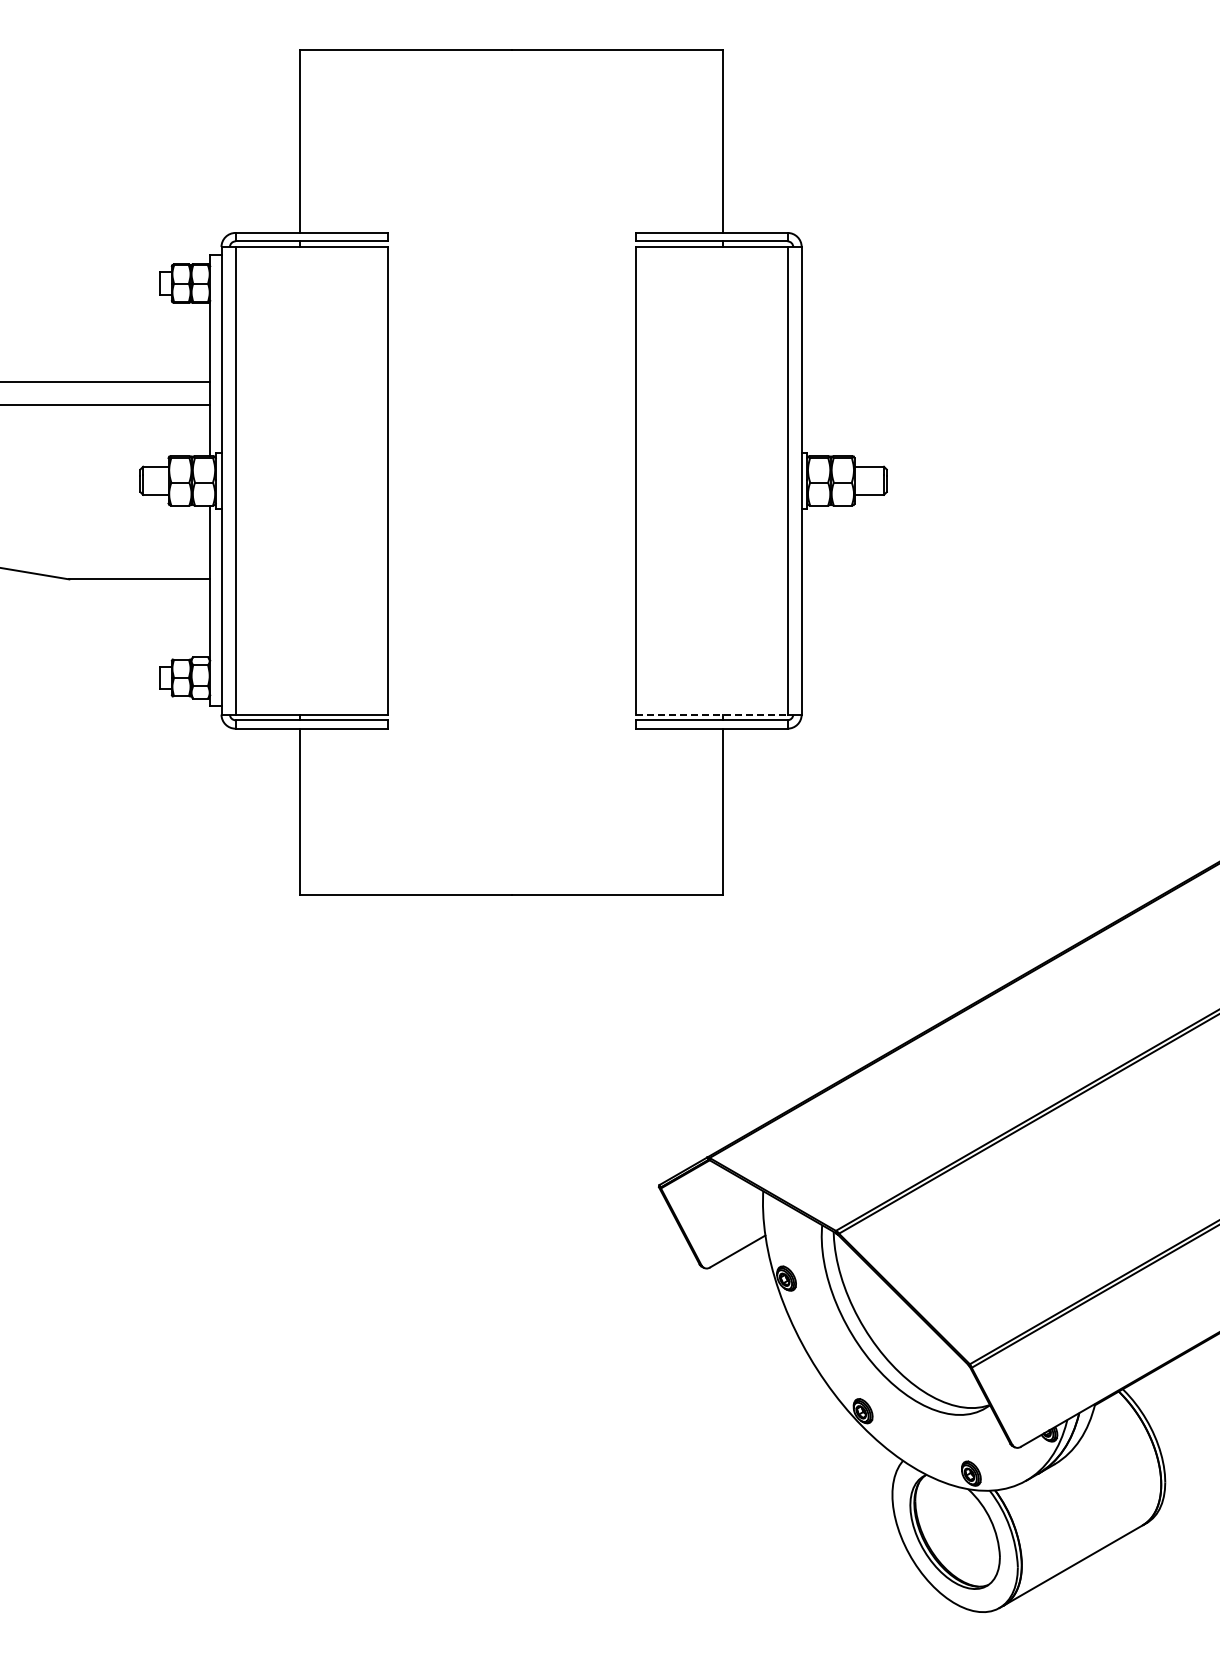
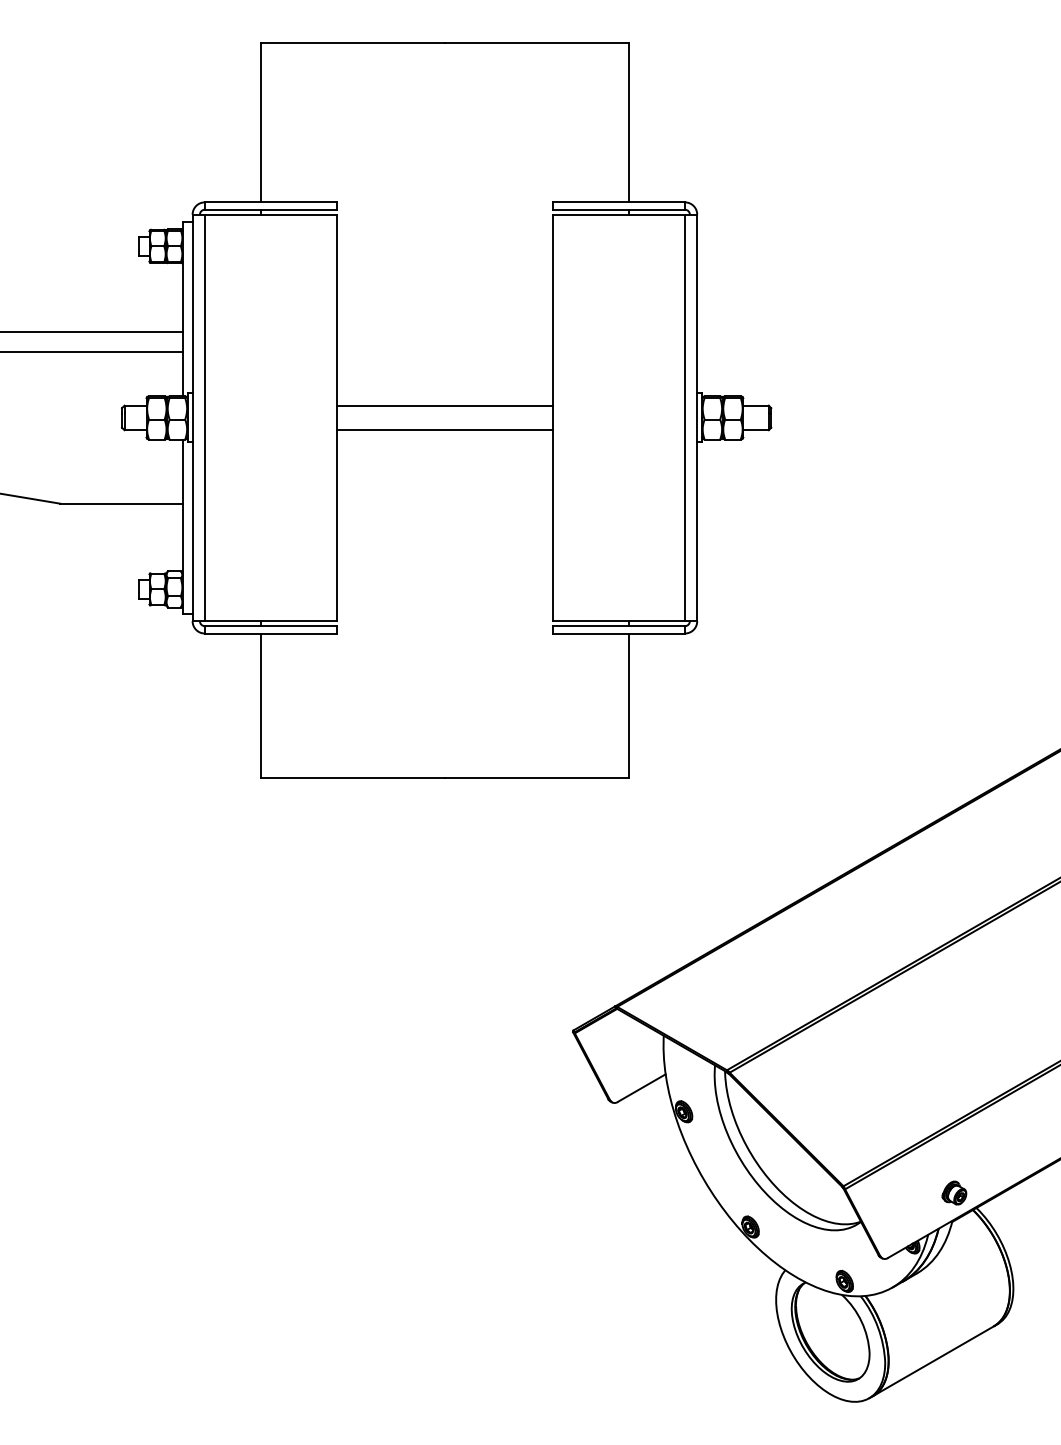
line: (511, 466) -> (444, 405), added
line: (511, 494) -> (444, 429), added
line: (712, 714) -> (619, 621), dashed -> solid
part: (1096, 1372) -> (953, 1193), added

